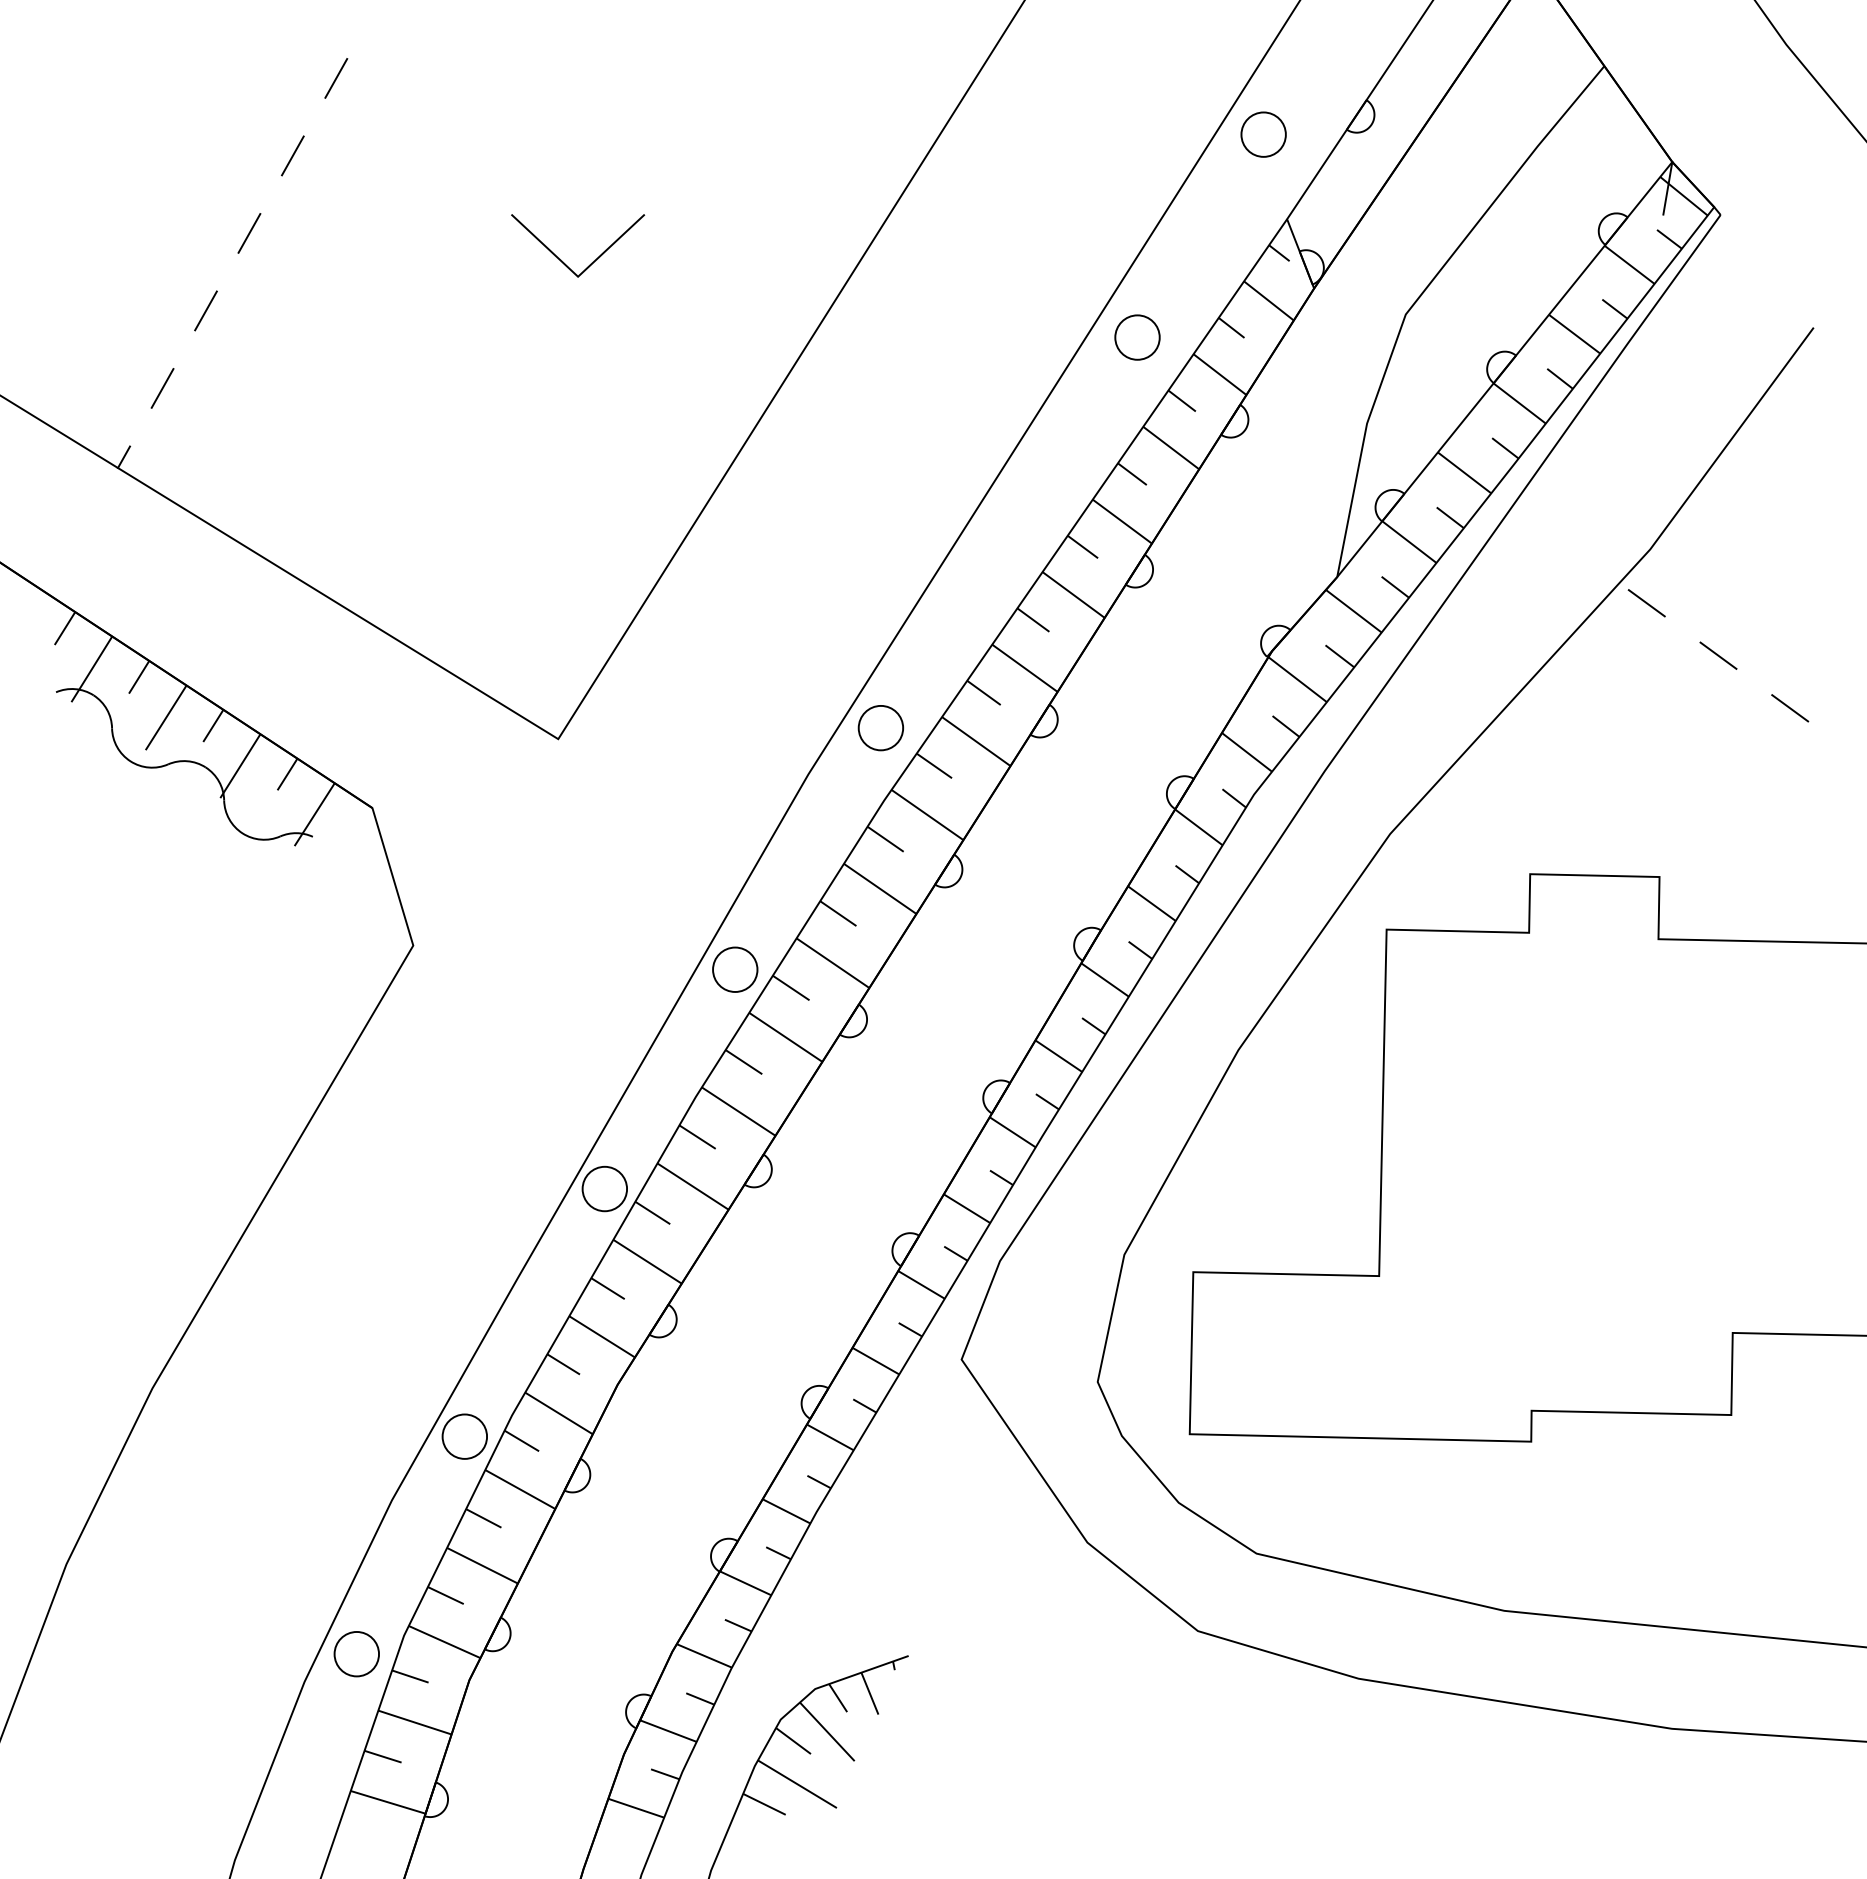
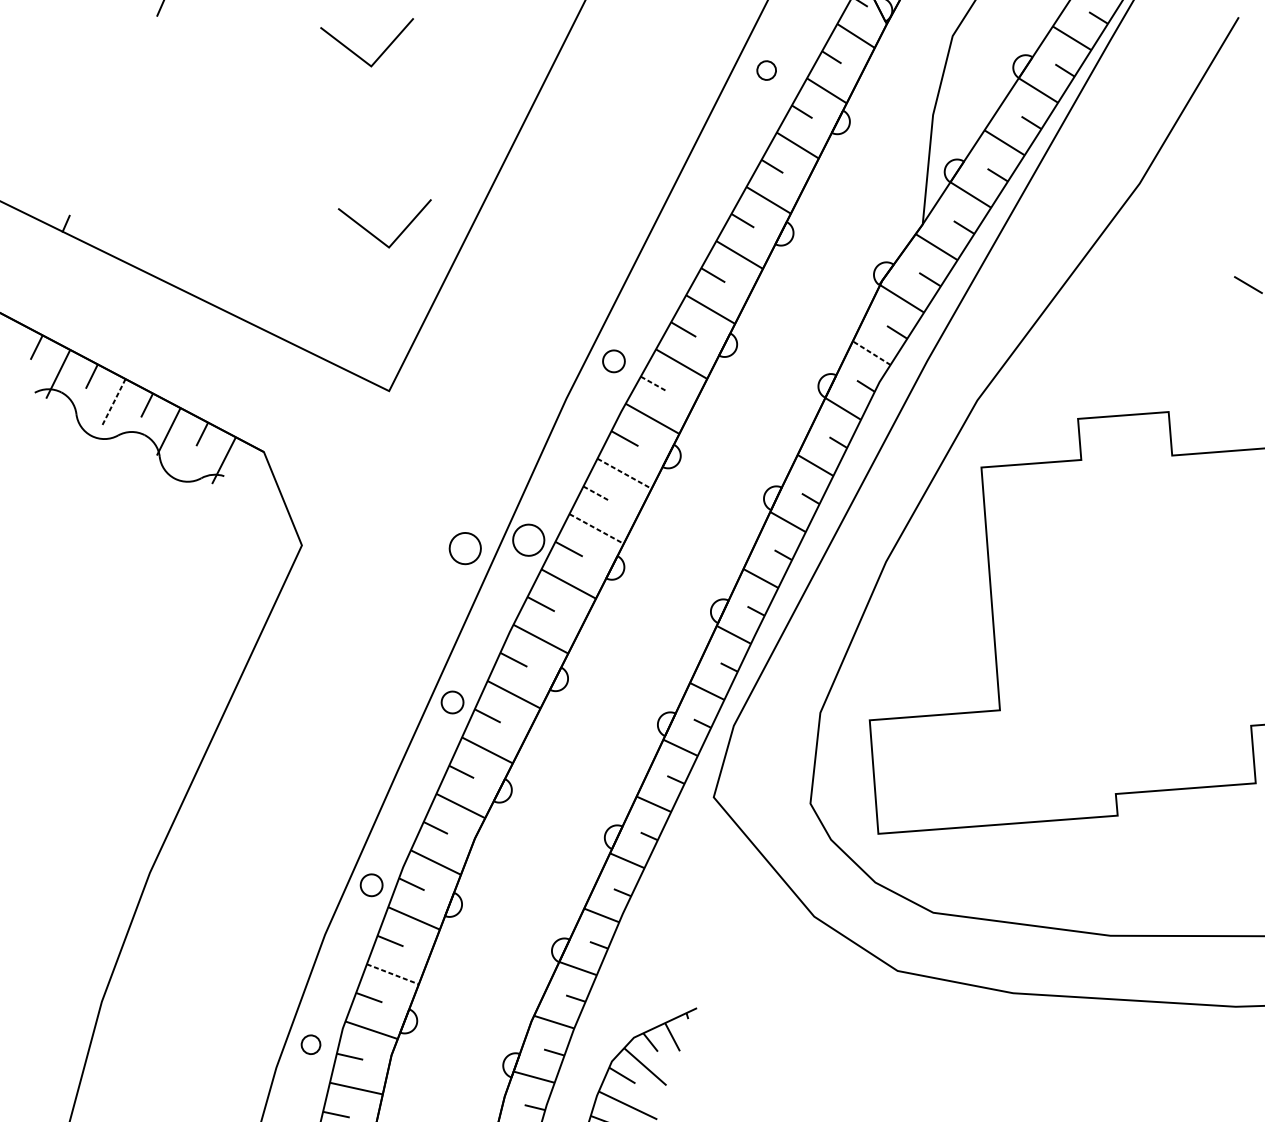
line: (249, 233) -> (138, 58), removed
line: (205, 310) -> (113, 115), removed
circle: (1137, 337) -> (766, 70), size x0.6
line: (162, 388) -> (88, 173), removed
line: (592, 520) -> (398, 235), added
line: (1646, 603) -> (1140, 221), removed
line: (1718, 655) -> (1194, 253), removed
line: (165, 718) -> (113, 403), solid -> dashed
circle: (880, 728) -> (613, 361), size x0.7
line: (1247, 752) -> (872, 353), solid -> dashed
line: (934, 766) -> (654, 384), solid -> dashed
line: (880, 889) -> (624, 474), solid -> dashed
line: (838, 913) -> (597, 493), solid -> dashed
line: (832, 963) -> (596, 529), solid -> dashed
circle: (644, 972) -> (465, 548), added
circle: (604, 1188) -> (452, 702), size x0.7
circle: (464, 1436) -> (371, 885), size x0.7
line: (482, 1565) -> (392, 974), solid -> dashed
circle: (356, 1653) -> (310, 1044), size x0.6

